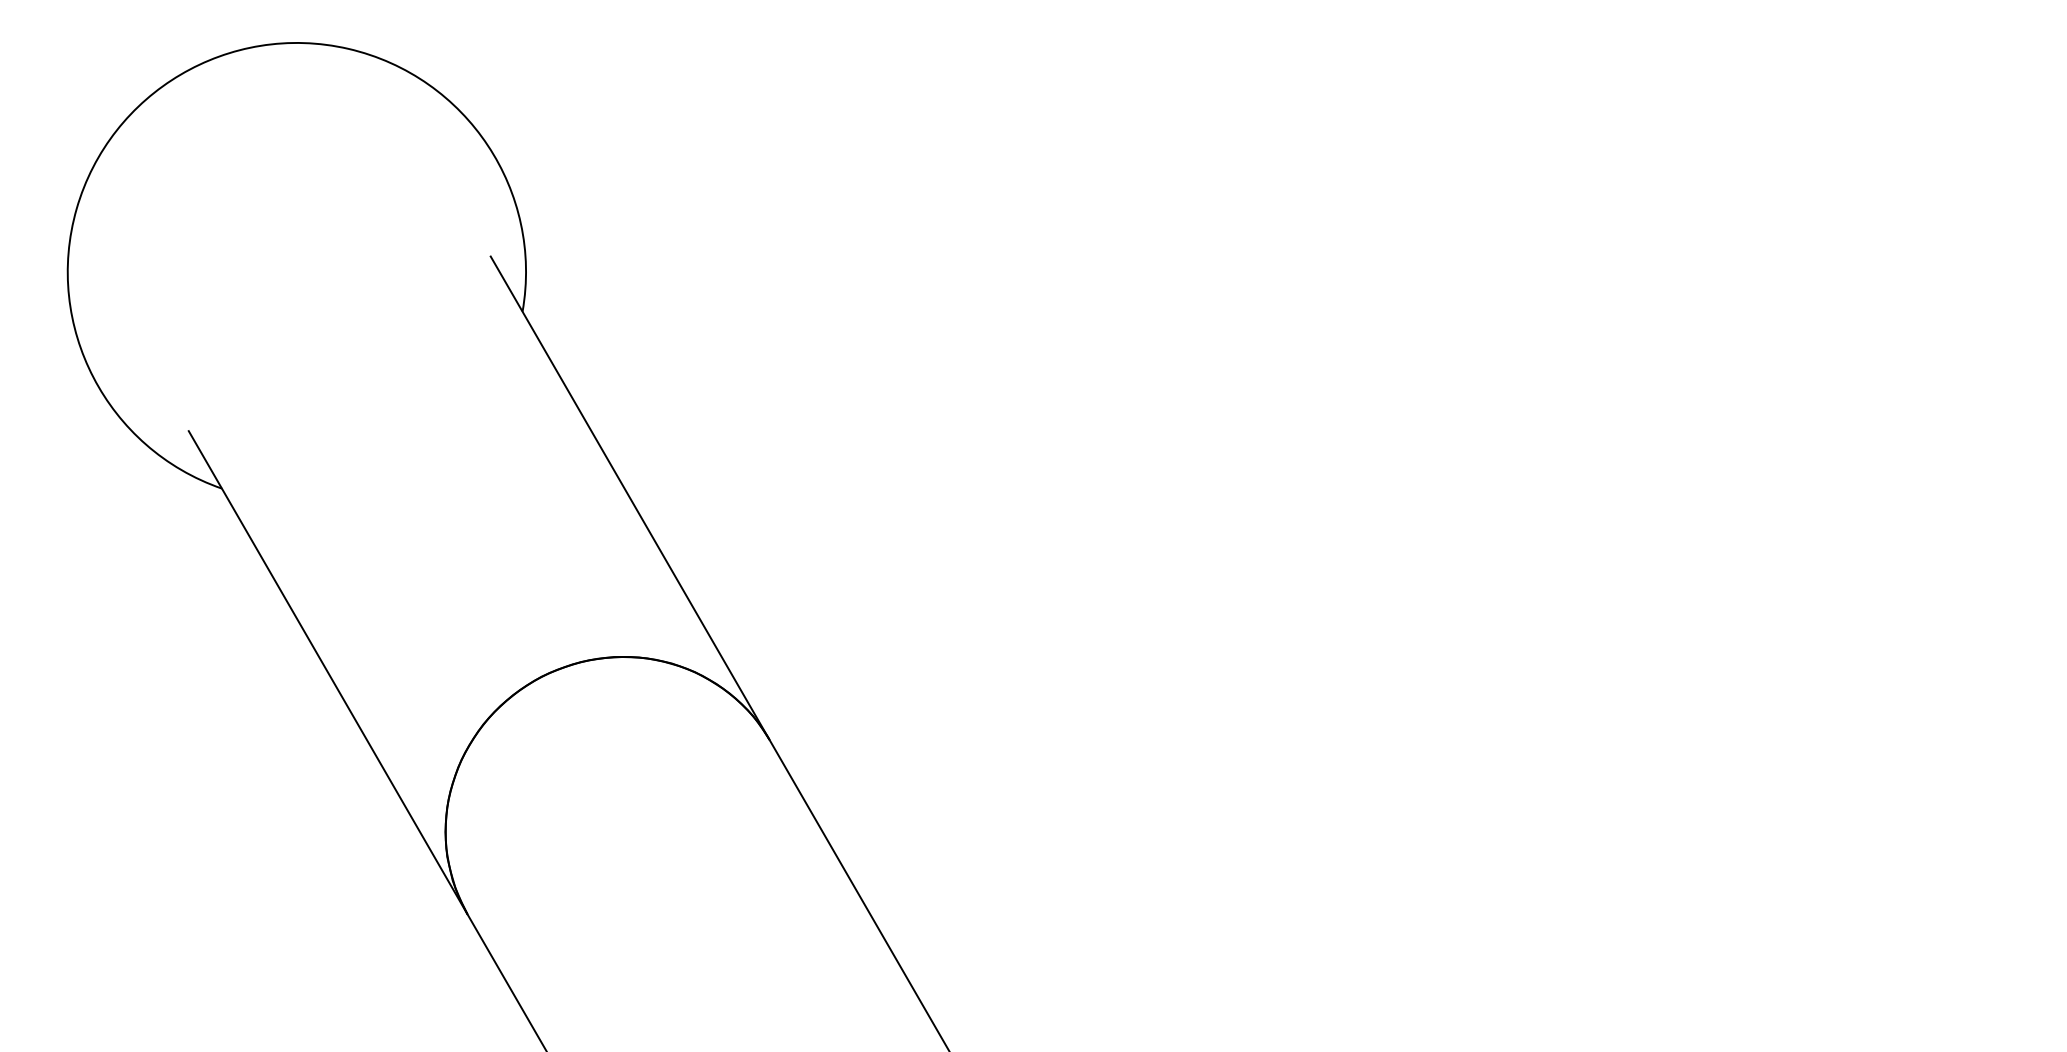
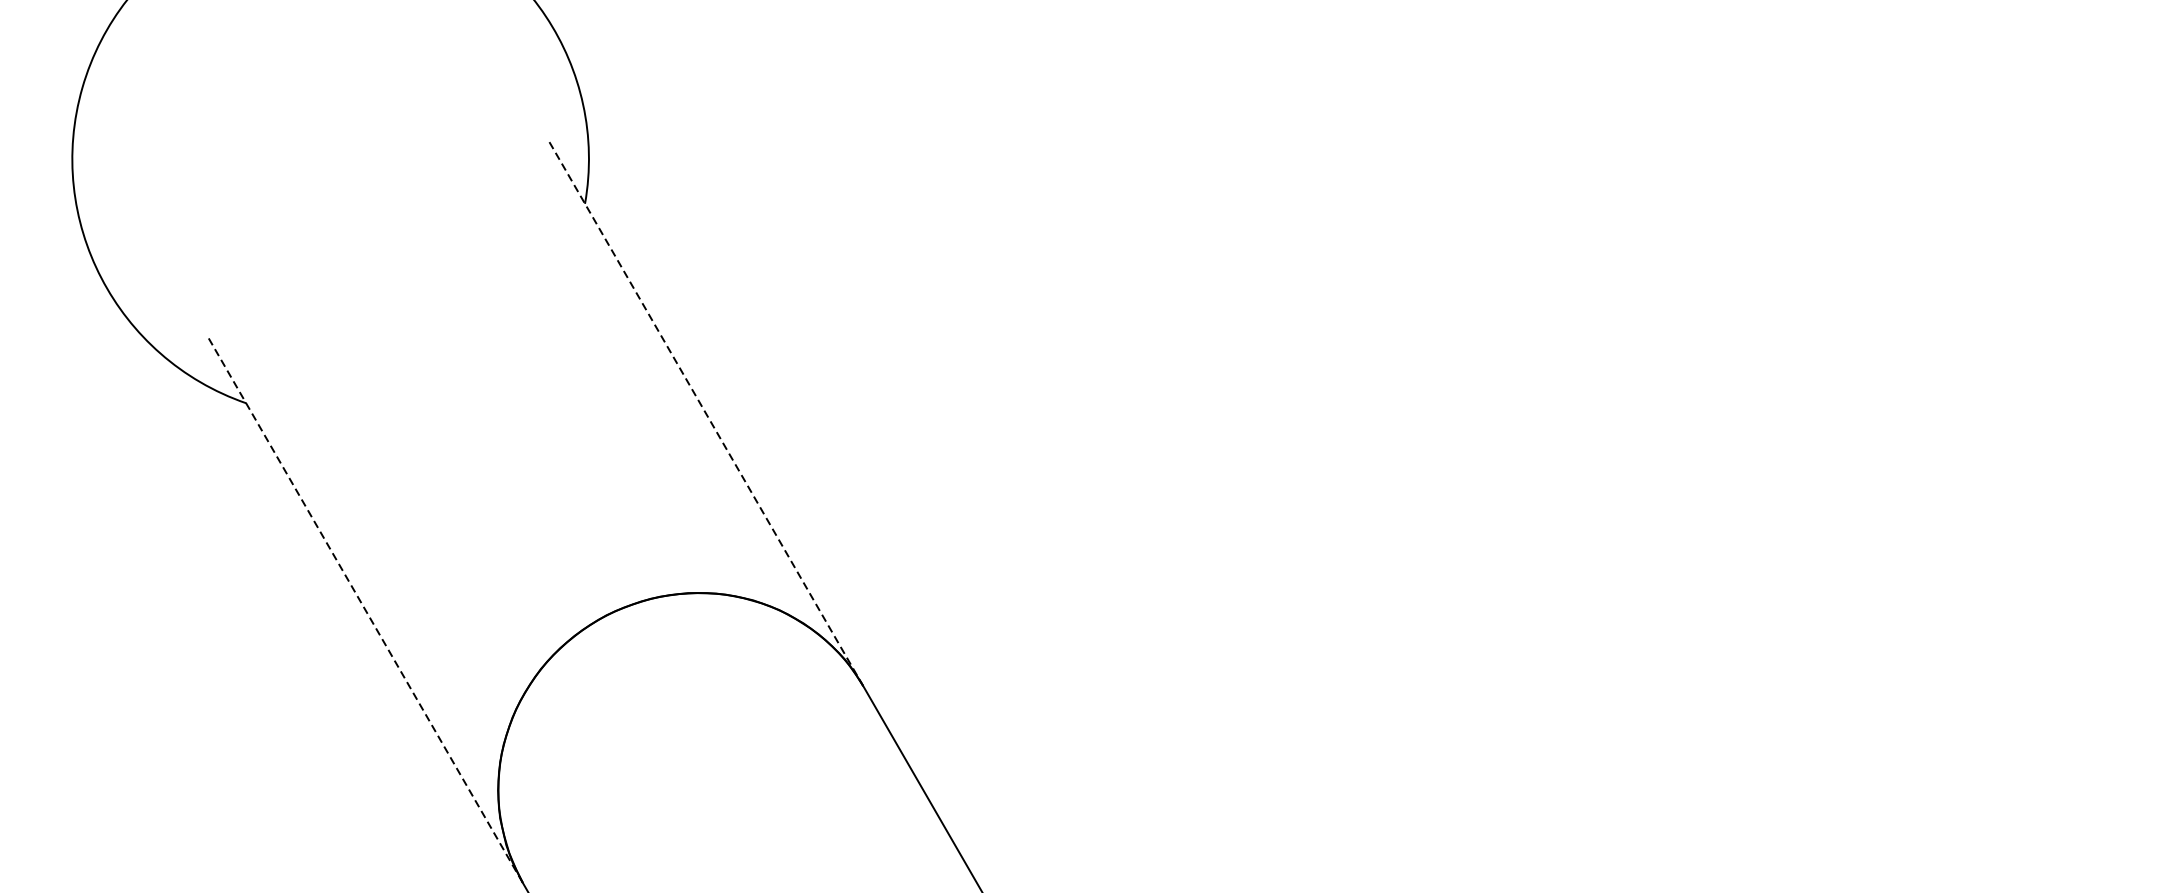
line: (630, 498) -> (706, 414), solid -> dashed
line: (328, 672) -> (366, 610), solid -> dashed

